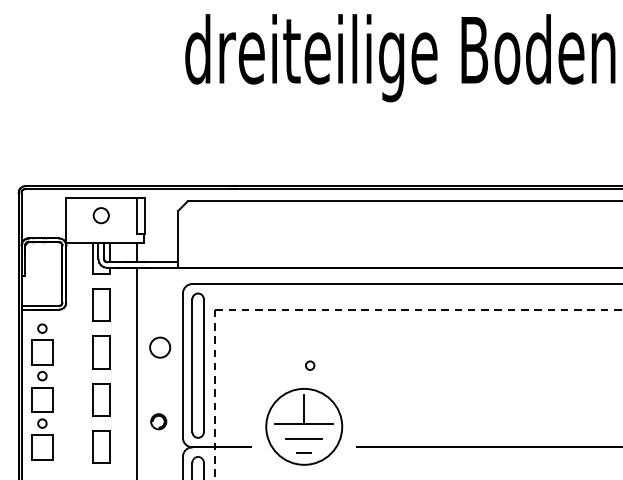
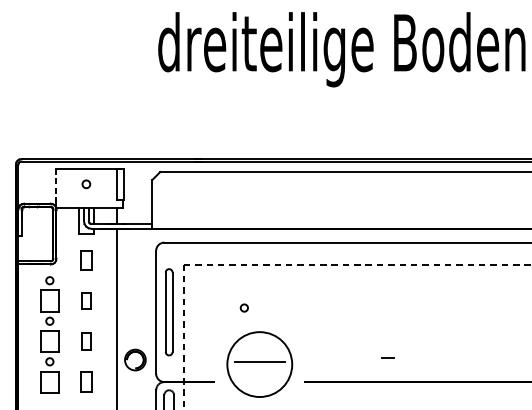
circle: (100, 215) -> (85, 184), size x0.6
line: (66, 216) -> (56, 184), solid -> dashed
part: (101, 304) -> (86, 260), size x0.7
circle: (160, 347) -> (137, 296), removed
part: (101, 352) -> (86, 301), size x0.6
part: (197, 365) -> (168, 312), size x0.7
circle: (310, 365) -> (244, 307), moved
part: (42, 391) -> (49, 334), moved
part: (101, 399) -> (86, 341), size x0.6
line: (304, 409) -> (260, 349), removed
circle: (158, 421) -> (135, 360), size x1.6
line: (304, 438) -> (260, 374), removed
part: (101, 446) -> (86, 381), size x0.7
line: (303, 452) -> (387, 357), moved

